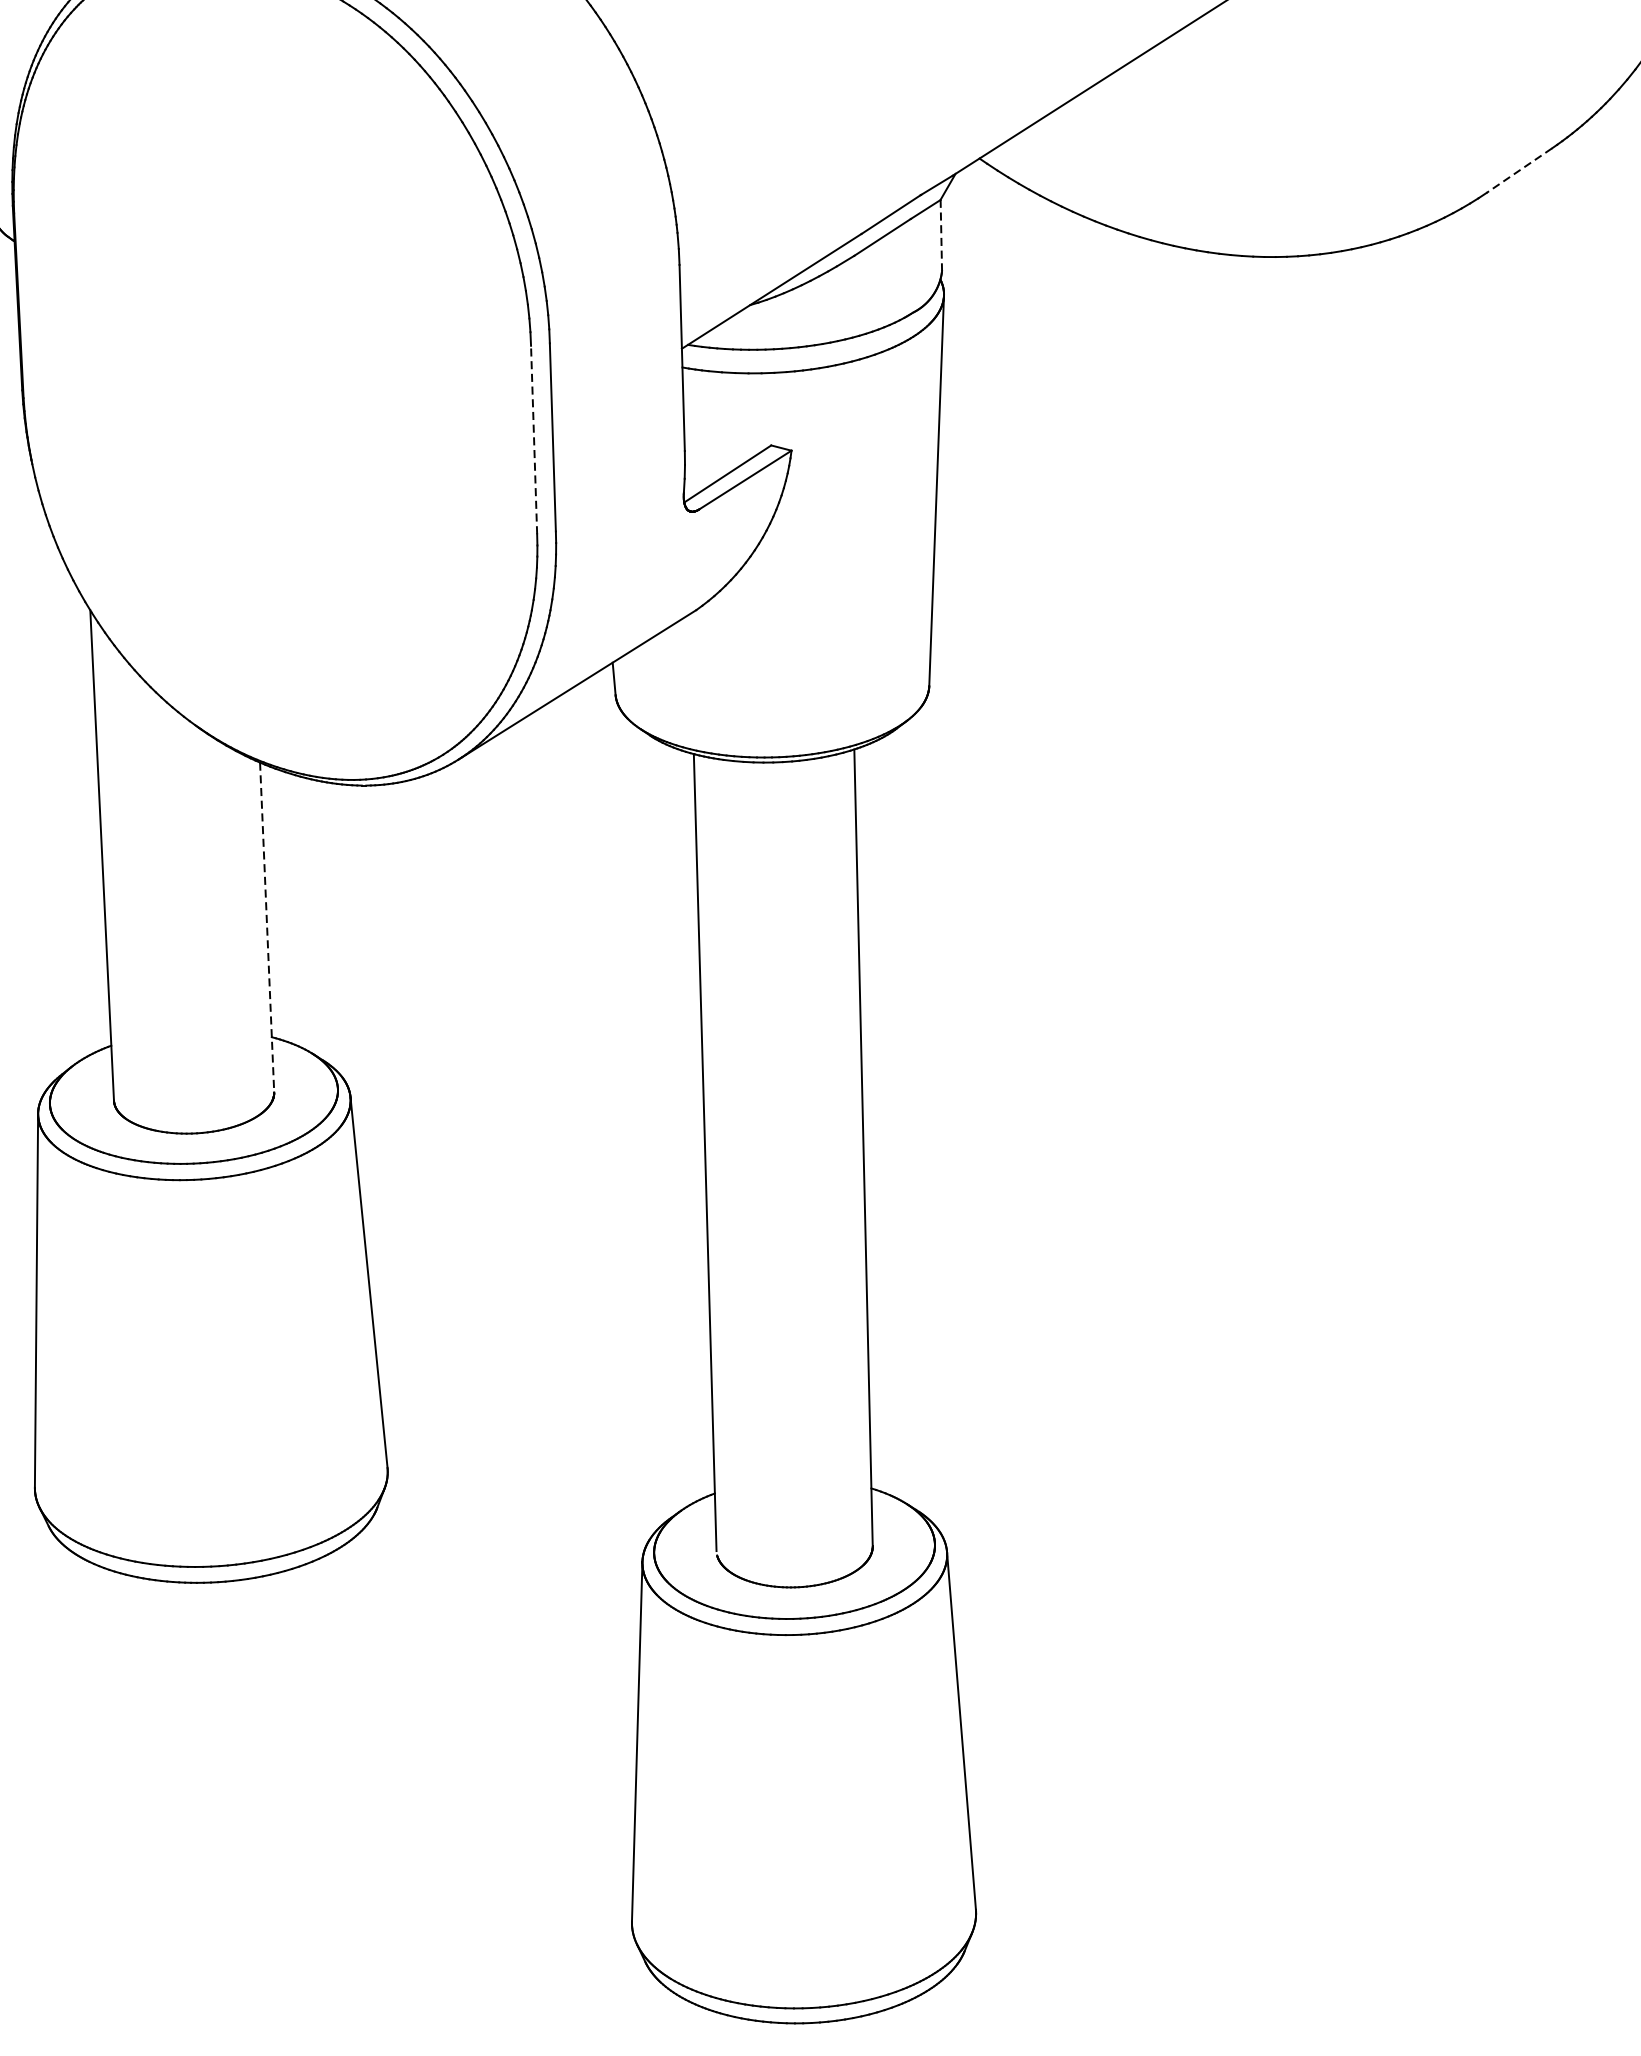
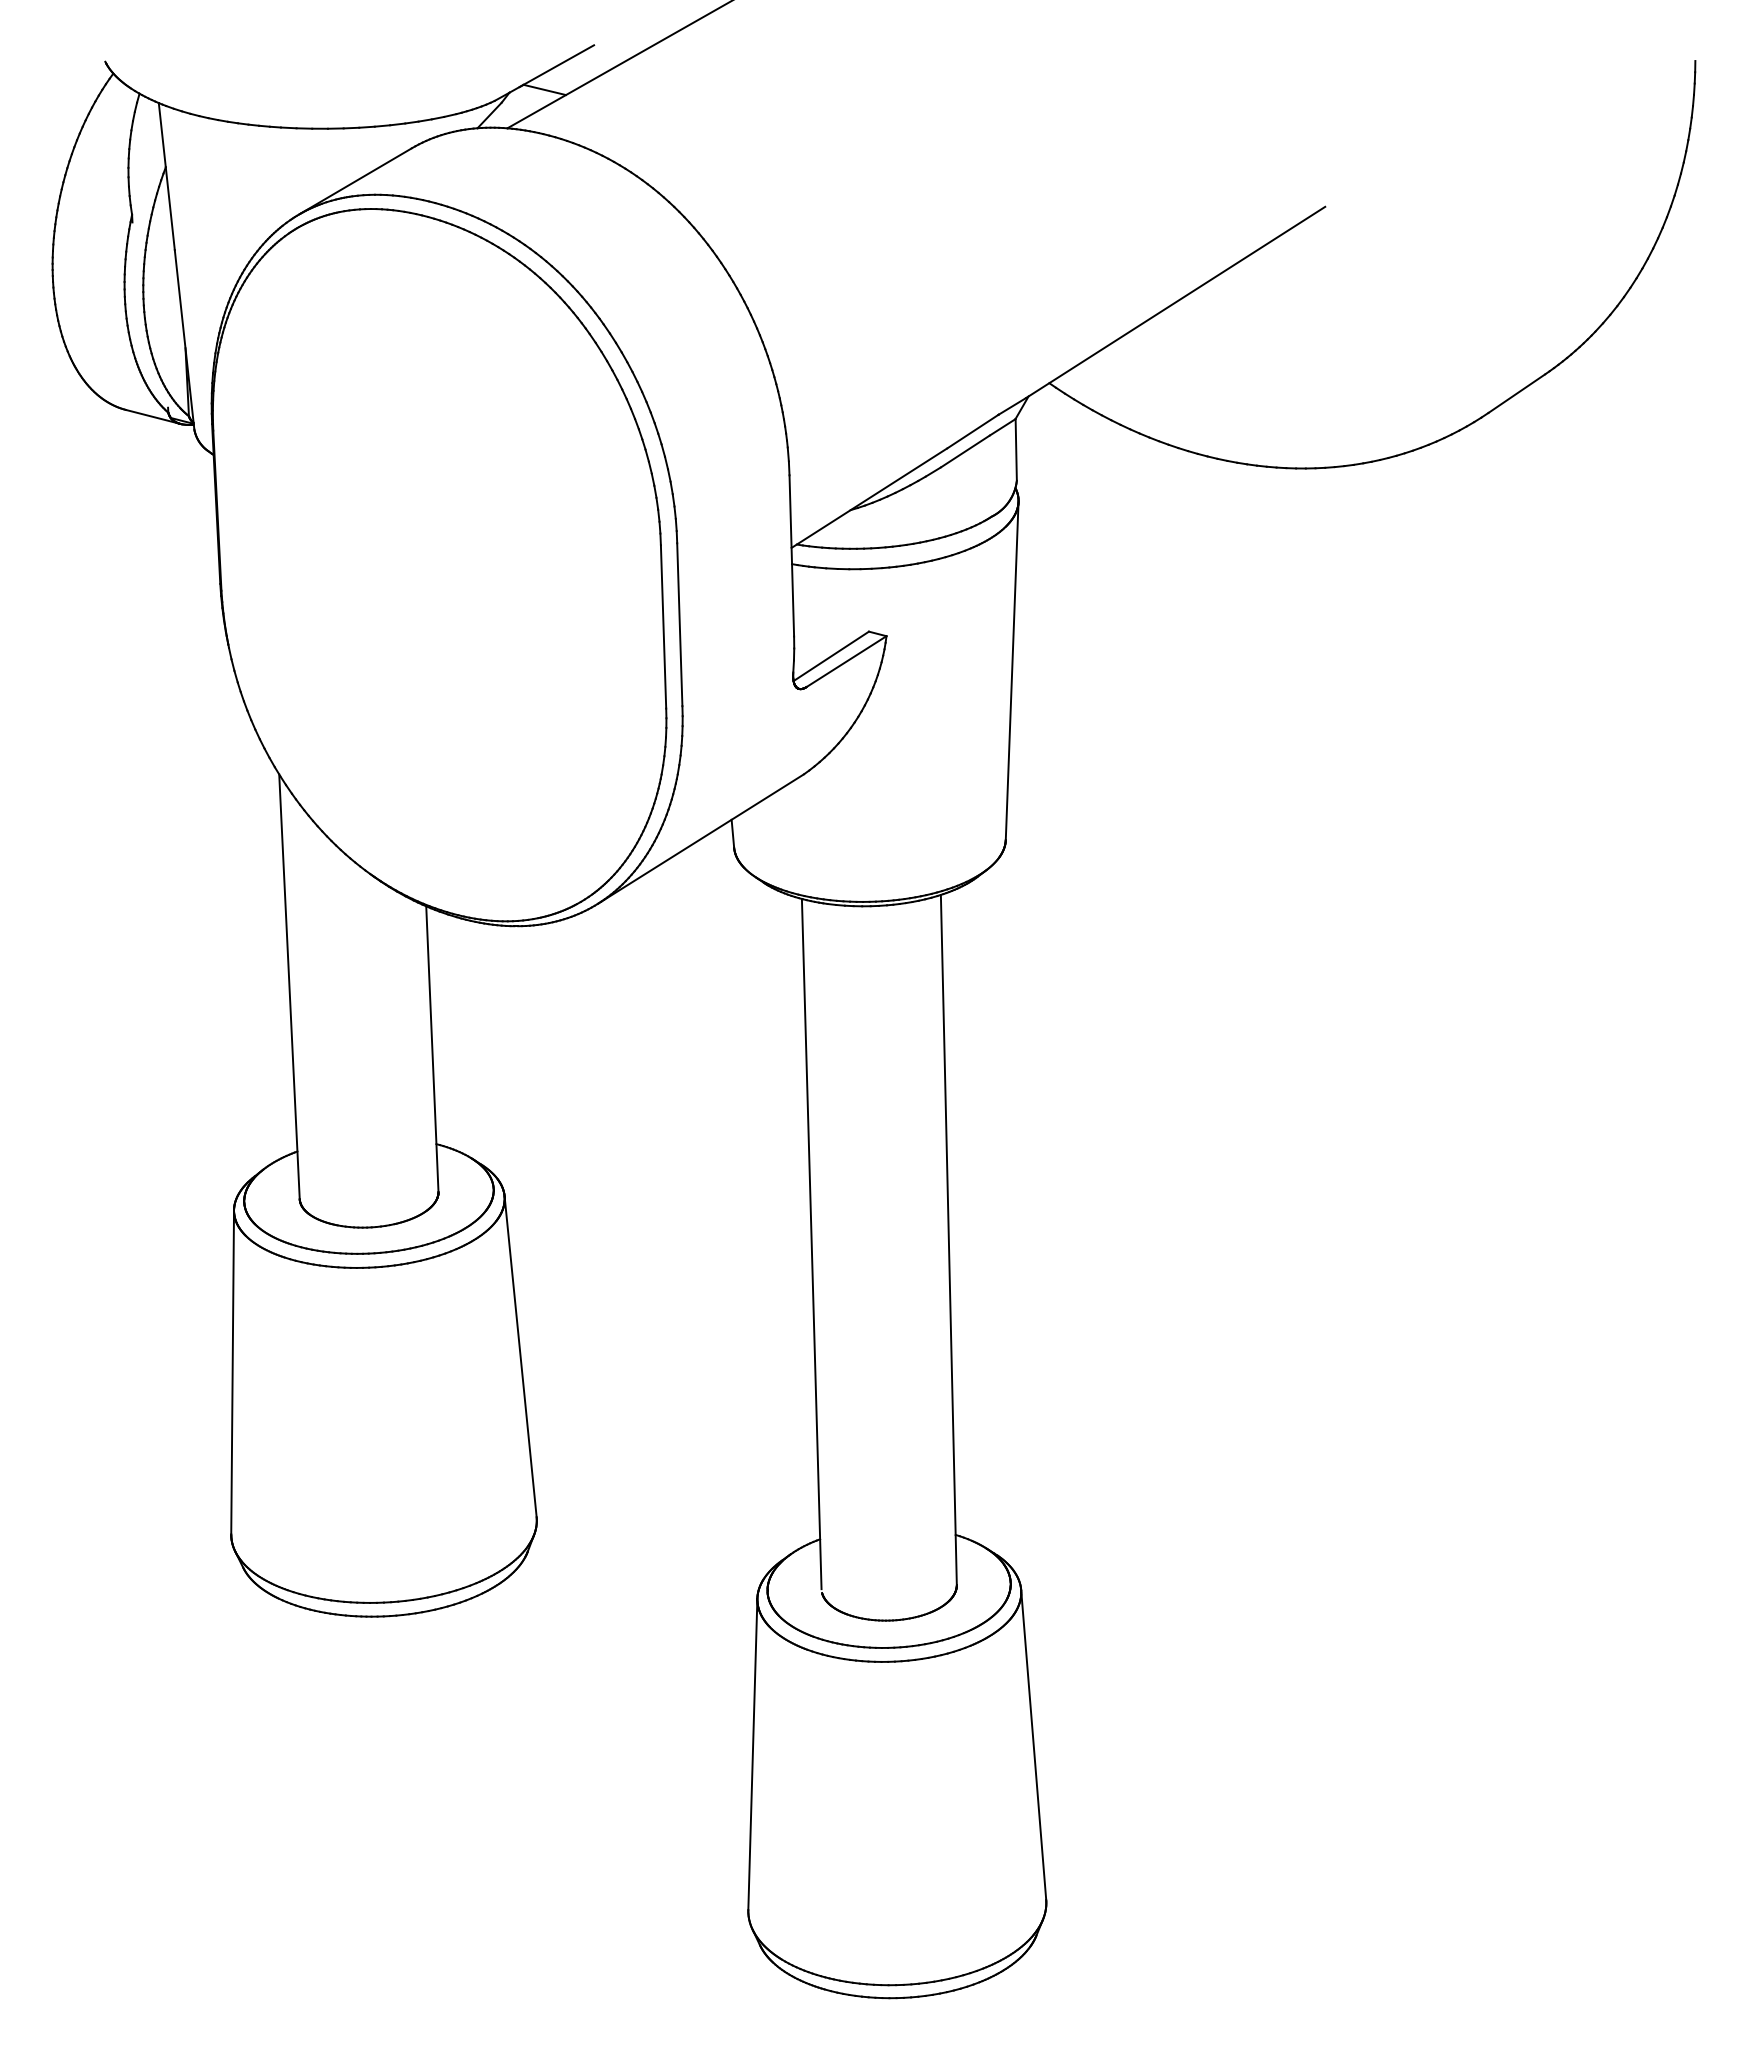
line: (1518, 170) -> (1516, 393), dashed -> solid
line: (941, 235) -> (1016, 449), dashed -> solid
line: (534, 439) -> (663, 626), dashed -> solid
line: (267, 927) -> (432, 1049), dashed -> solid

